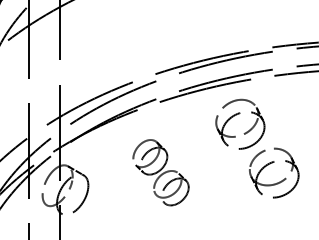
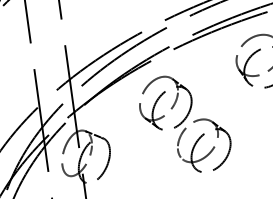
part: (160, 172) -> (184, 124), size x1.43

